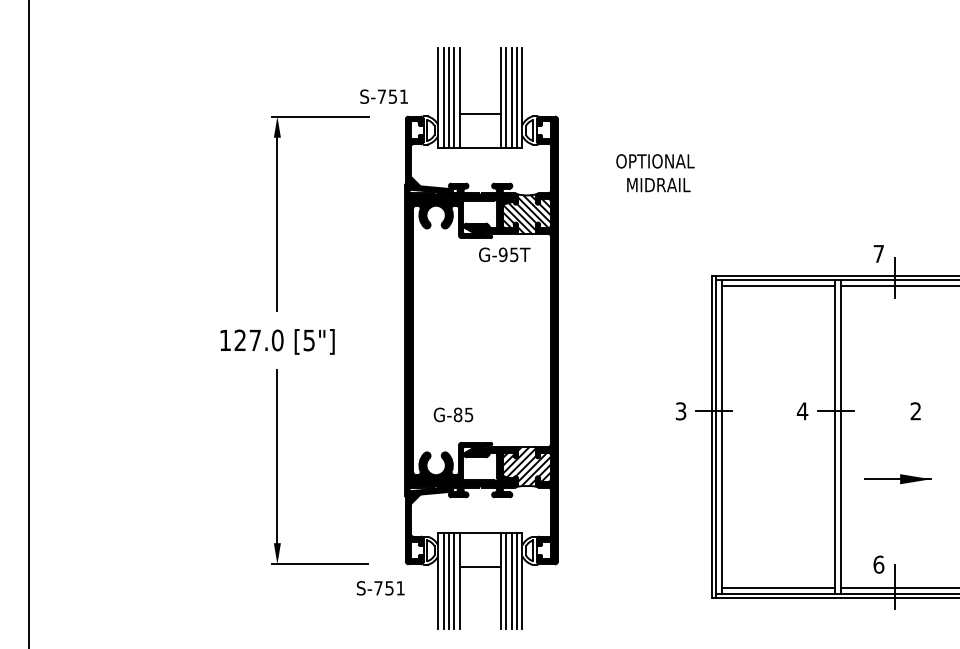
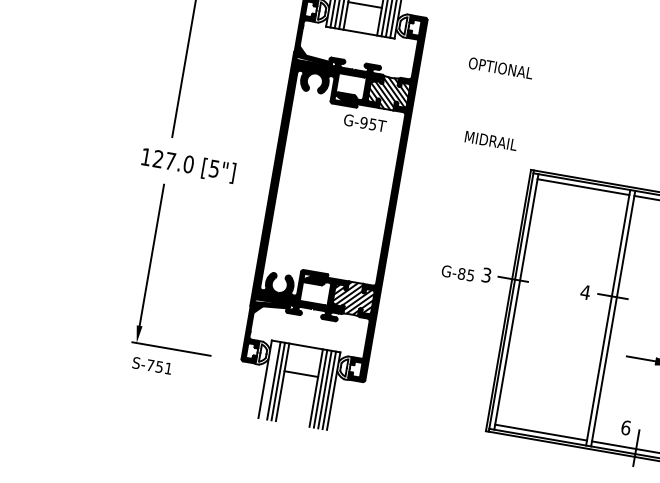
text: (658, 185) -> (490, 141), moved
text: (277, 341) -> (188, 165), moved
text: (453, 414) -> (458, 272), moved
line: (443, 580) -> (269, 379), removed
text: (380, 588) -> (152, 365), moved

